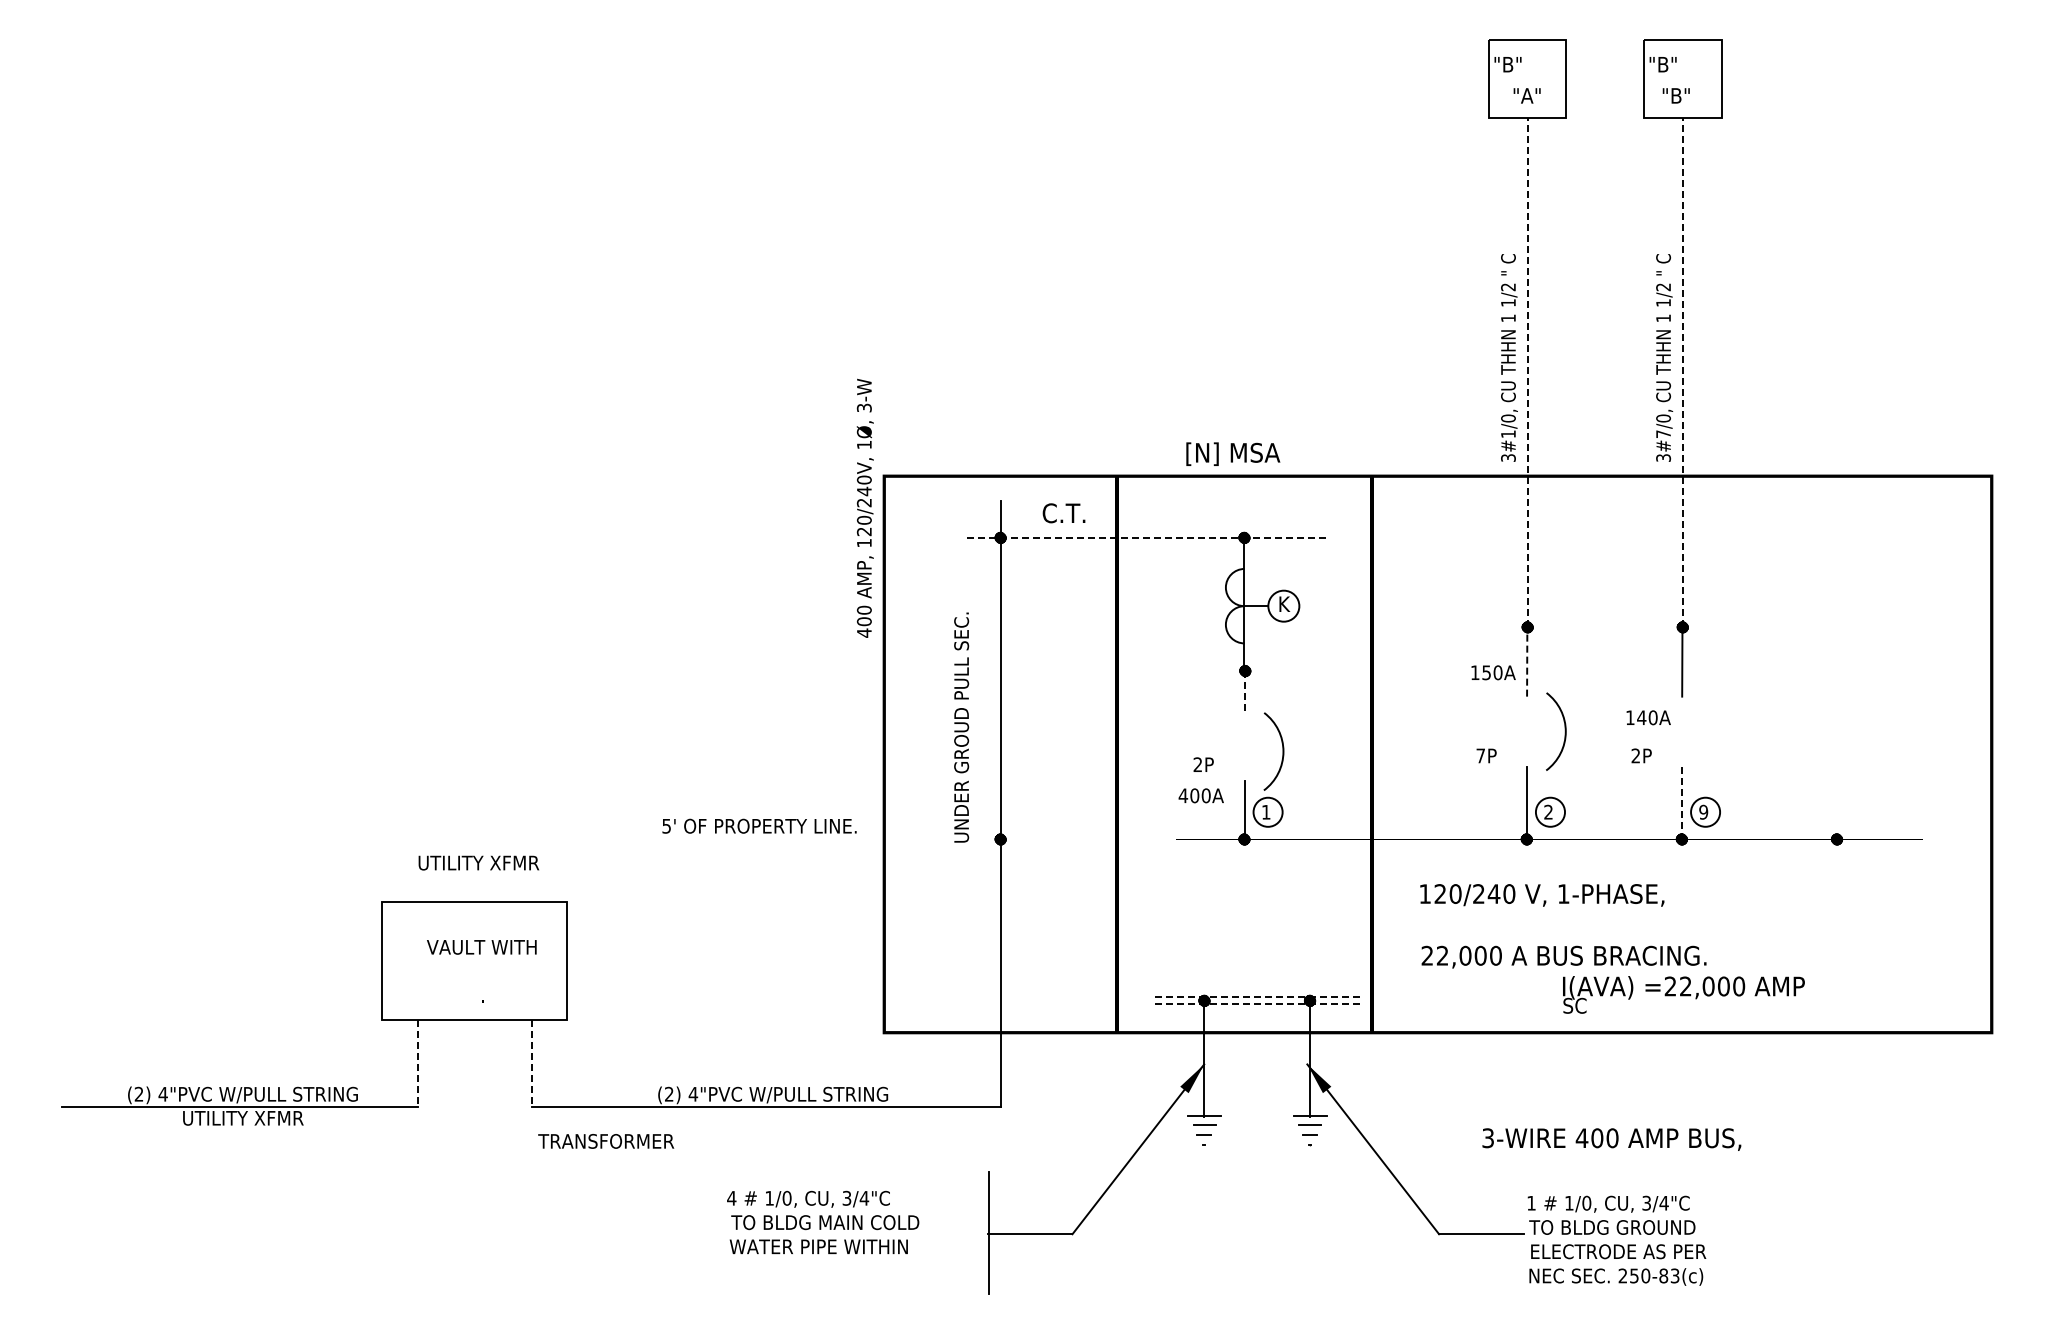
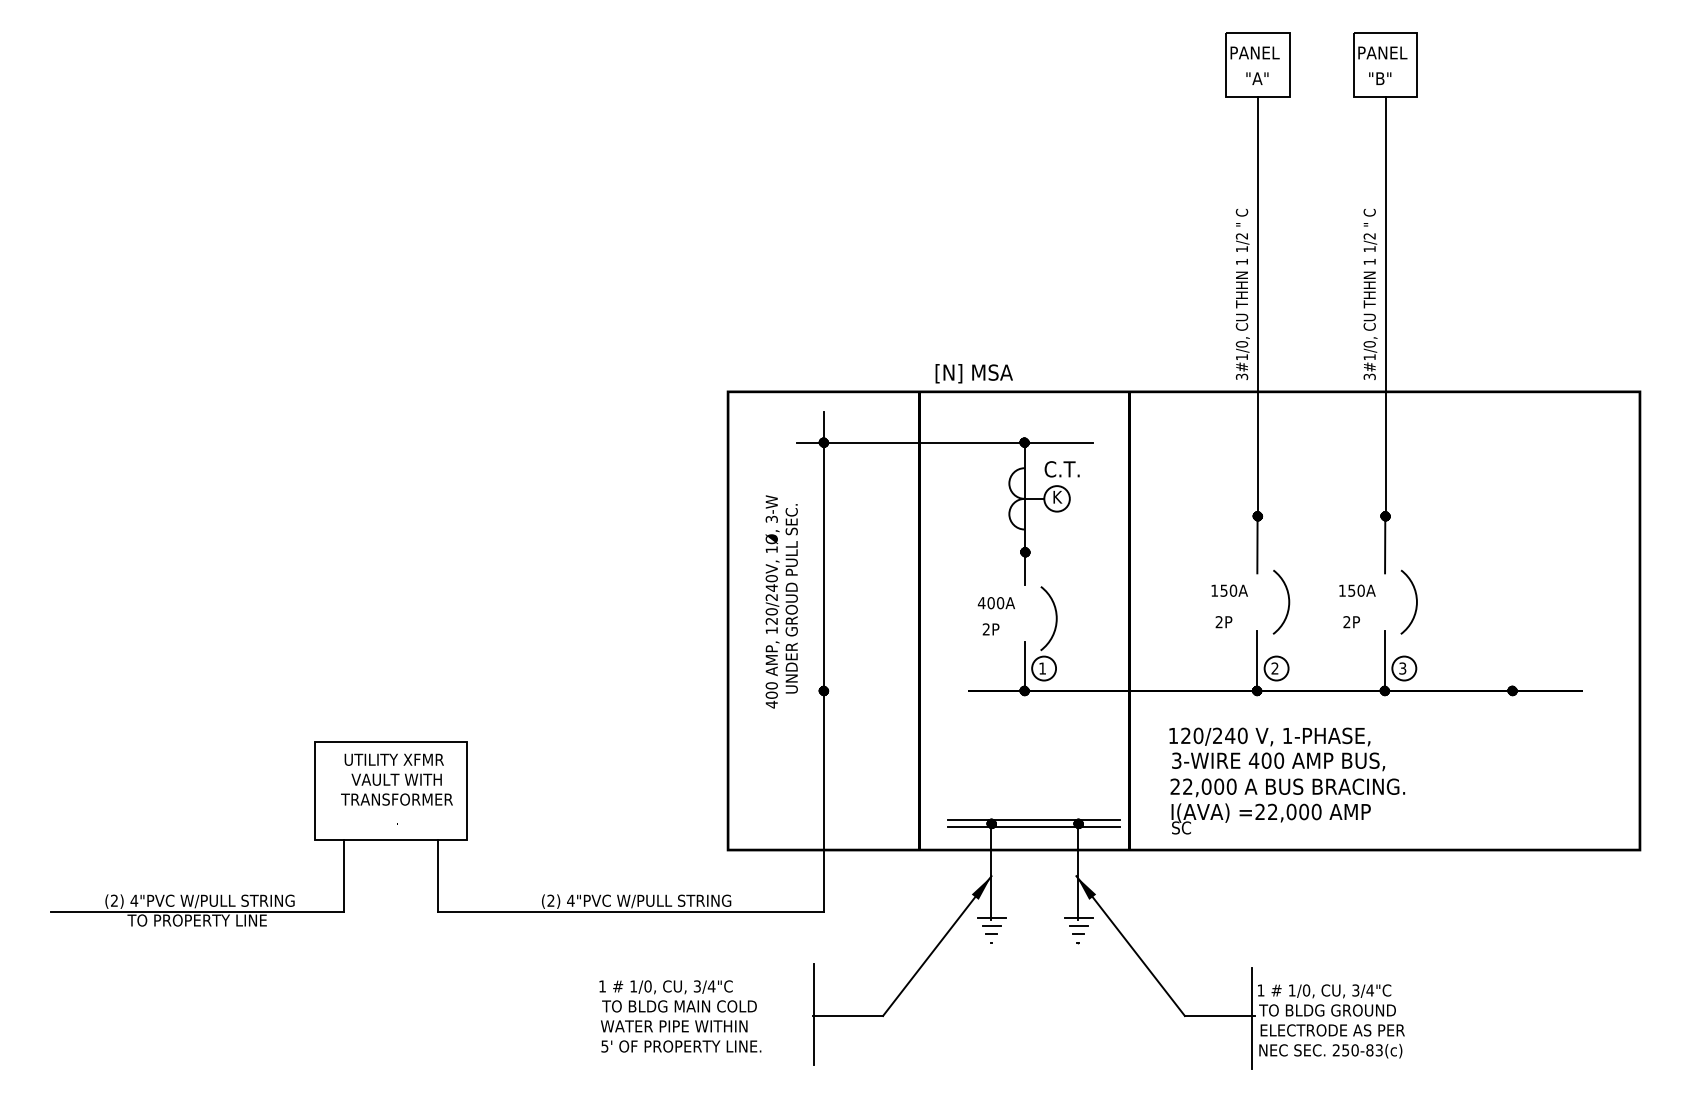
text: (1524, 64) -> (1255, 52), "B" -> PANEL
text: (1679, 64) -> (1382, 52), "B" -> PANEL
line: (1527, 372) -> (1257, 306), dashed -> solid
line: (1682, 372) -> (1385, 306), dashed -> solid
text: (1663, 433) -> (1369, 356), 3#7/0, -> 3#1/0,
text: (1233, 453) -> (974, 373), moved
text: (864, 507) -> (771, 601), moved
text: (1063, 513) -> (1061, 469), moved
line: (1147, 537) -> (944, 442), dashed -> solid
line: (1527, 665) -> (1257, 547), dashed -> solid
text: (1493, 672) -> (1229, 590), moved
line: (1244, 693) -> (1024, 570), dashed -> solid
text: (1641, 717) -> (1351, 590), 140A -> 150A
arc: (1719, 728) -> (1415, 599), added
text: (1480, 755) -> (1219, 621), 7P -> 2P
text: (1200, 795) -> (995, 602), moved
line: (1682, 804) -> (1385, 662), dashed -> solid
text: (1703, 812) -> (1402, 668), 9 -> 3
text: (759, 825) -> (681, 1045), moved
text: (478, 862) -> (393, 759), moved
text: (1683, 994) -> (1270, 818), moved
line: (1255, 996) -> (1033, 820), dashed -> solid
line: (1255, 1004) -> (1033, 826), dashed -> solid
line: (417, 1063) -> (343, 875), dashed -> solid
line: (531, 1063) -> (437, 875), dashed -> solid
text: (239, 1117) -> (197, 919), UTILITY XFMR -> TO PROPERTY LINE
text: (1611, 1139) -> (1278, 761), moved
text: (606, 1141) -> (397, 799), moved
text: (731, 1198) -> (602, 986), 4 -> 1
line: (1520, 1237) -> (1251, 1018), added

